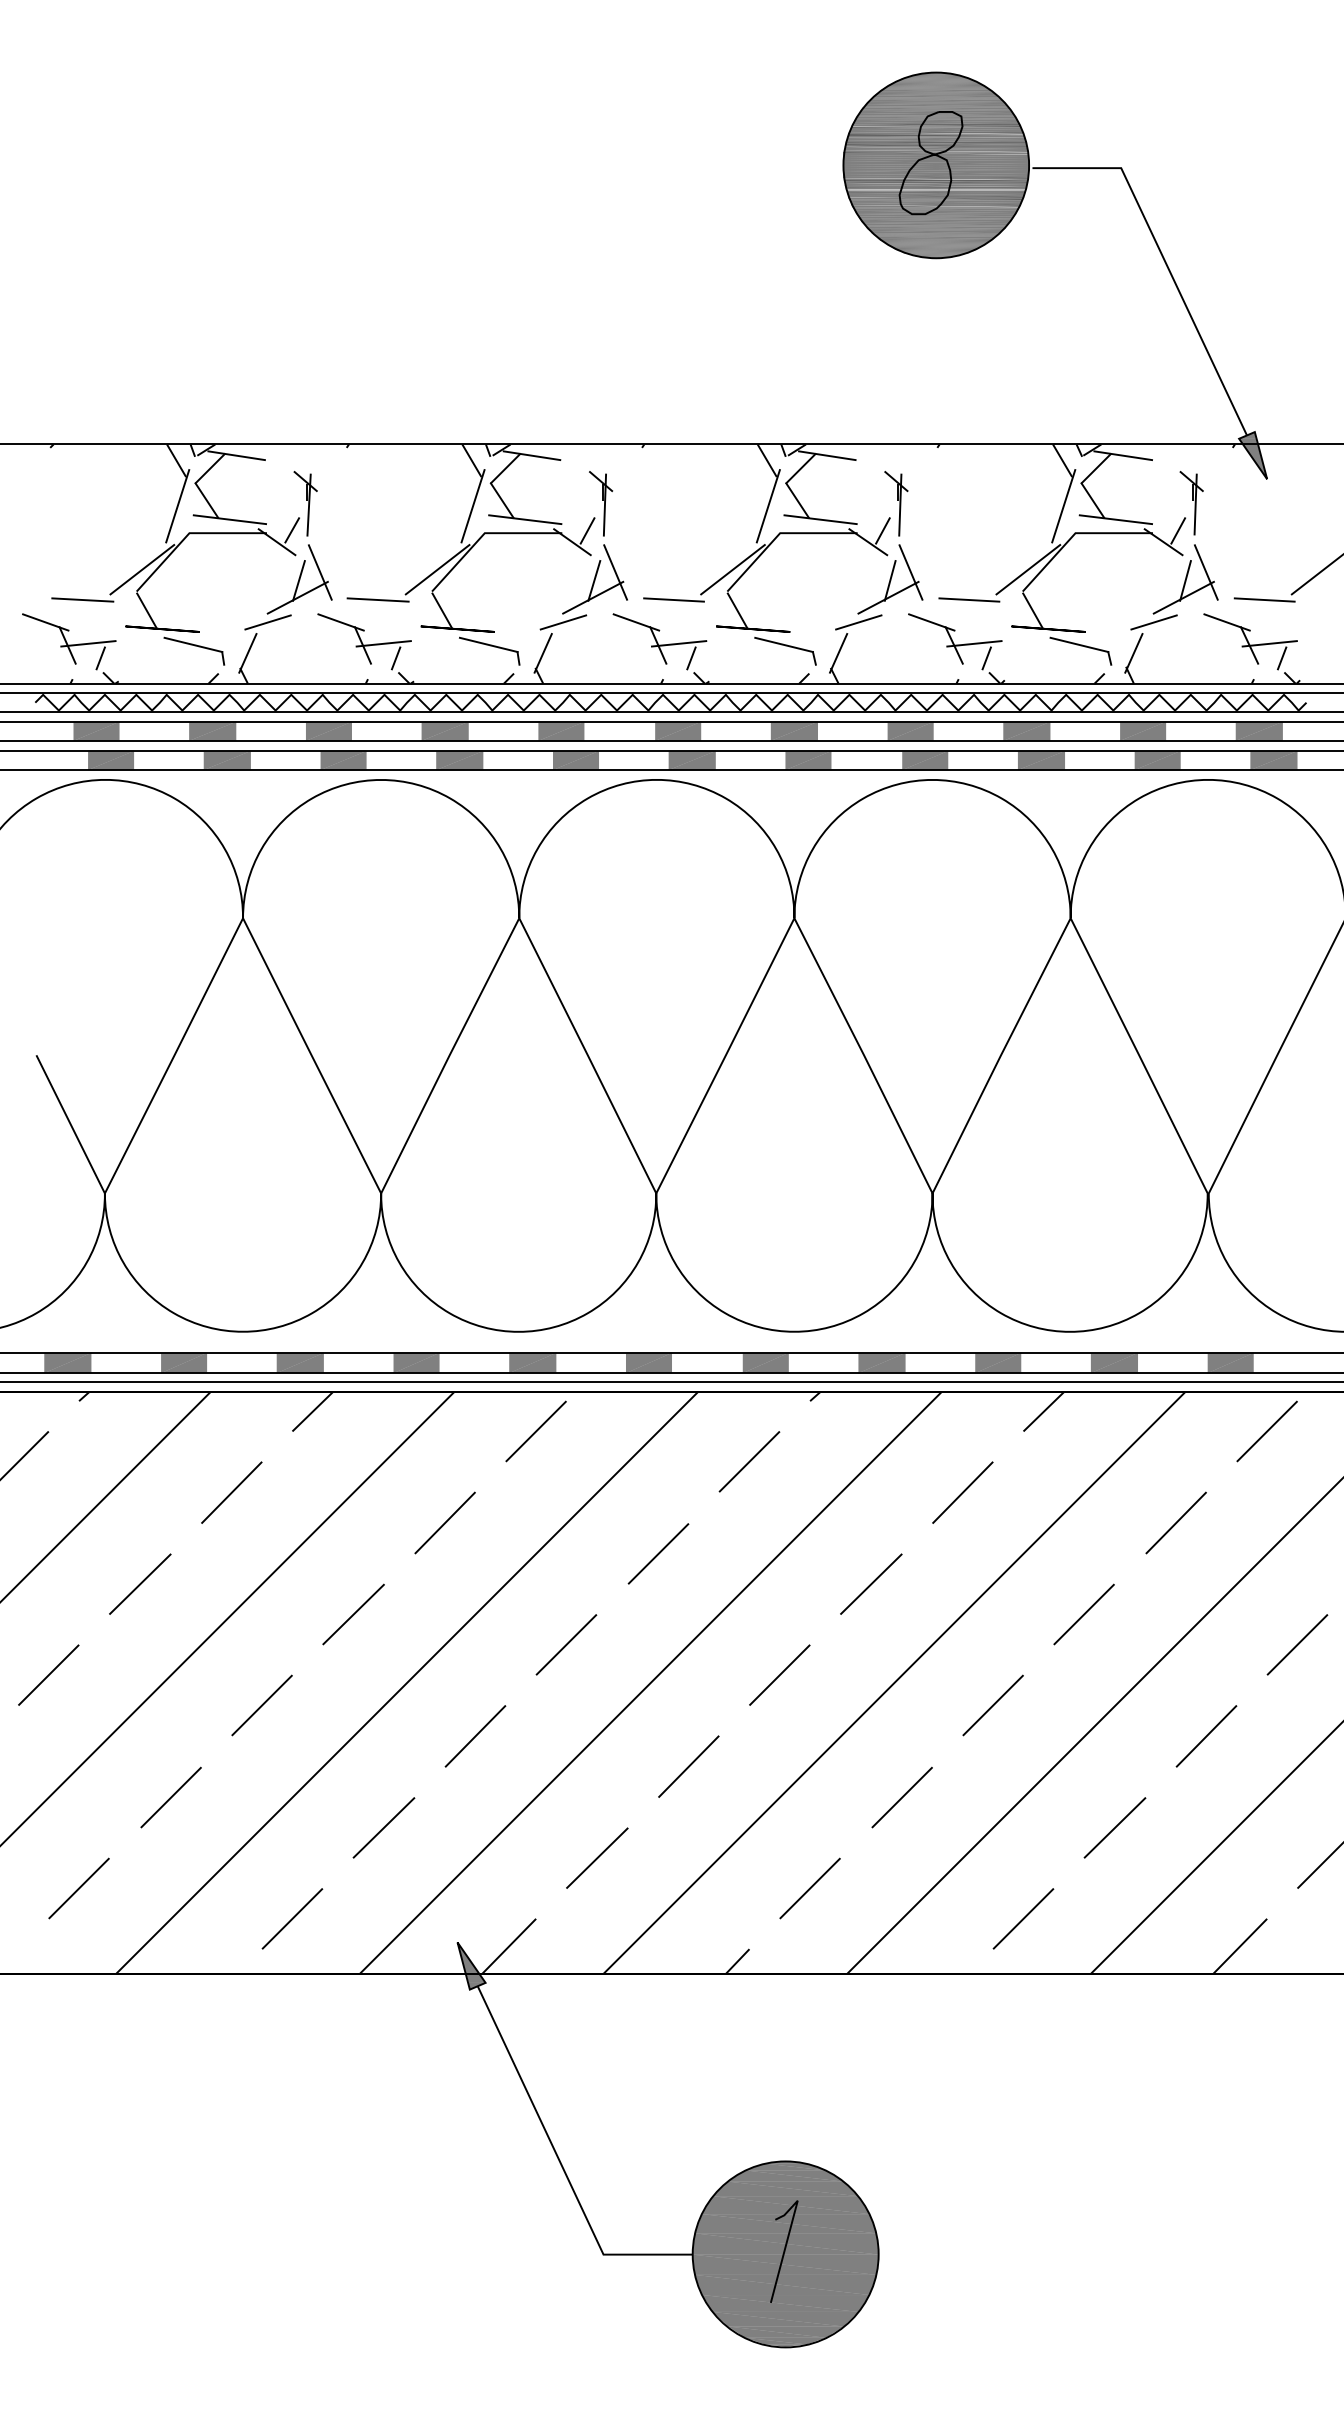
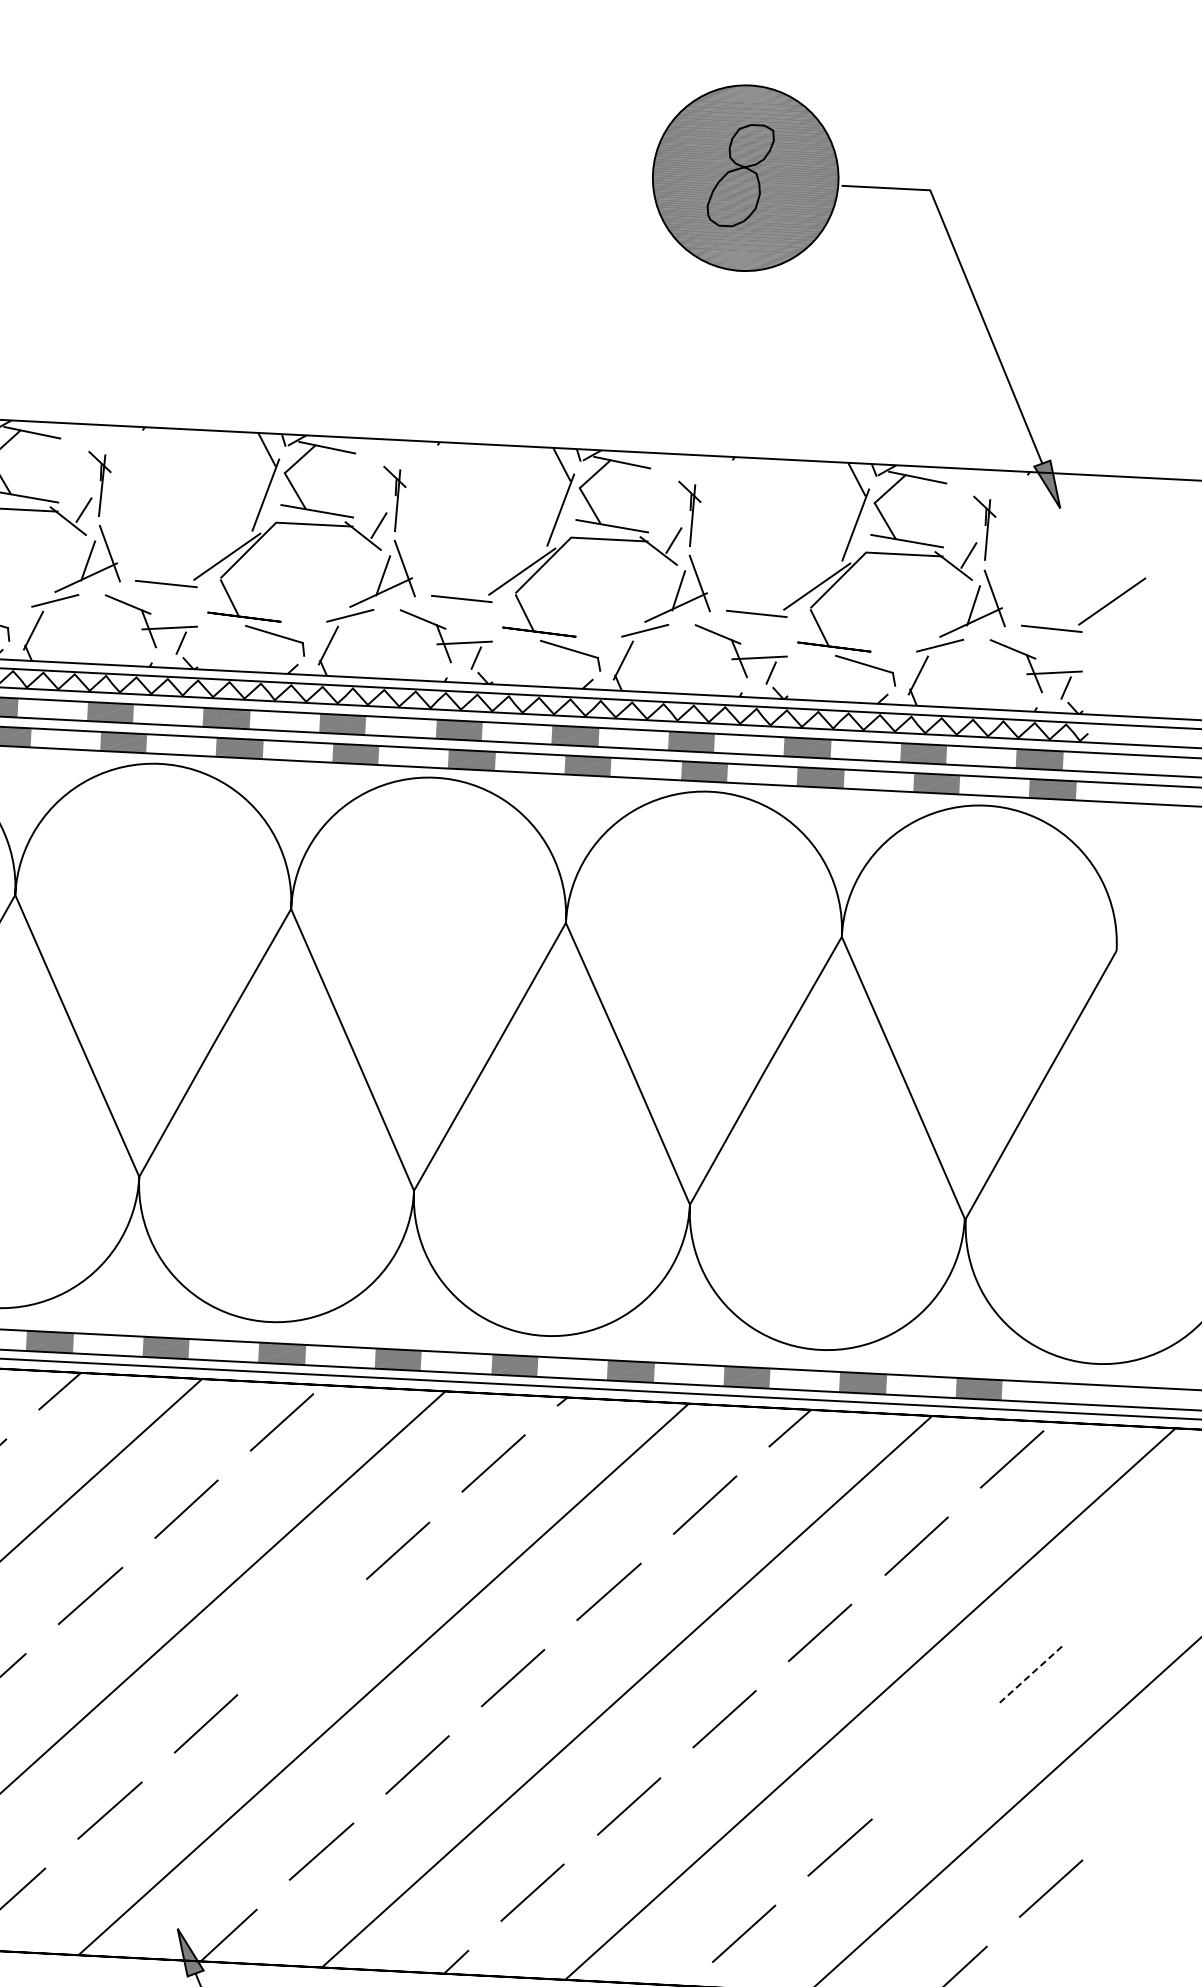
line: (566, 1644) -> (301, 1636), removed
line: (1297, 1644) -> (1031, 1673), solid -> dashed
line: (1206, 1736) -> (936, 1760), removed

